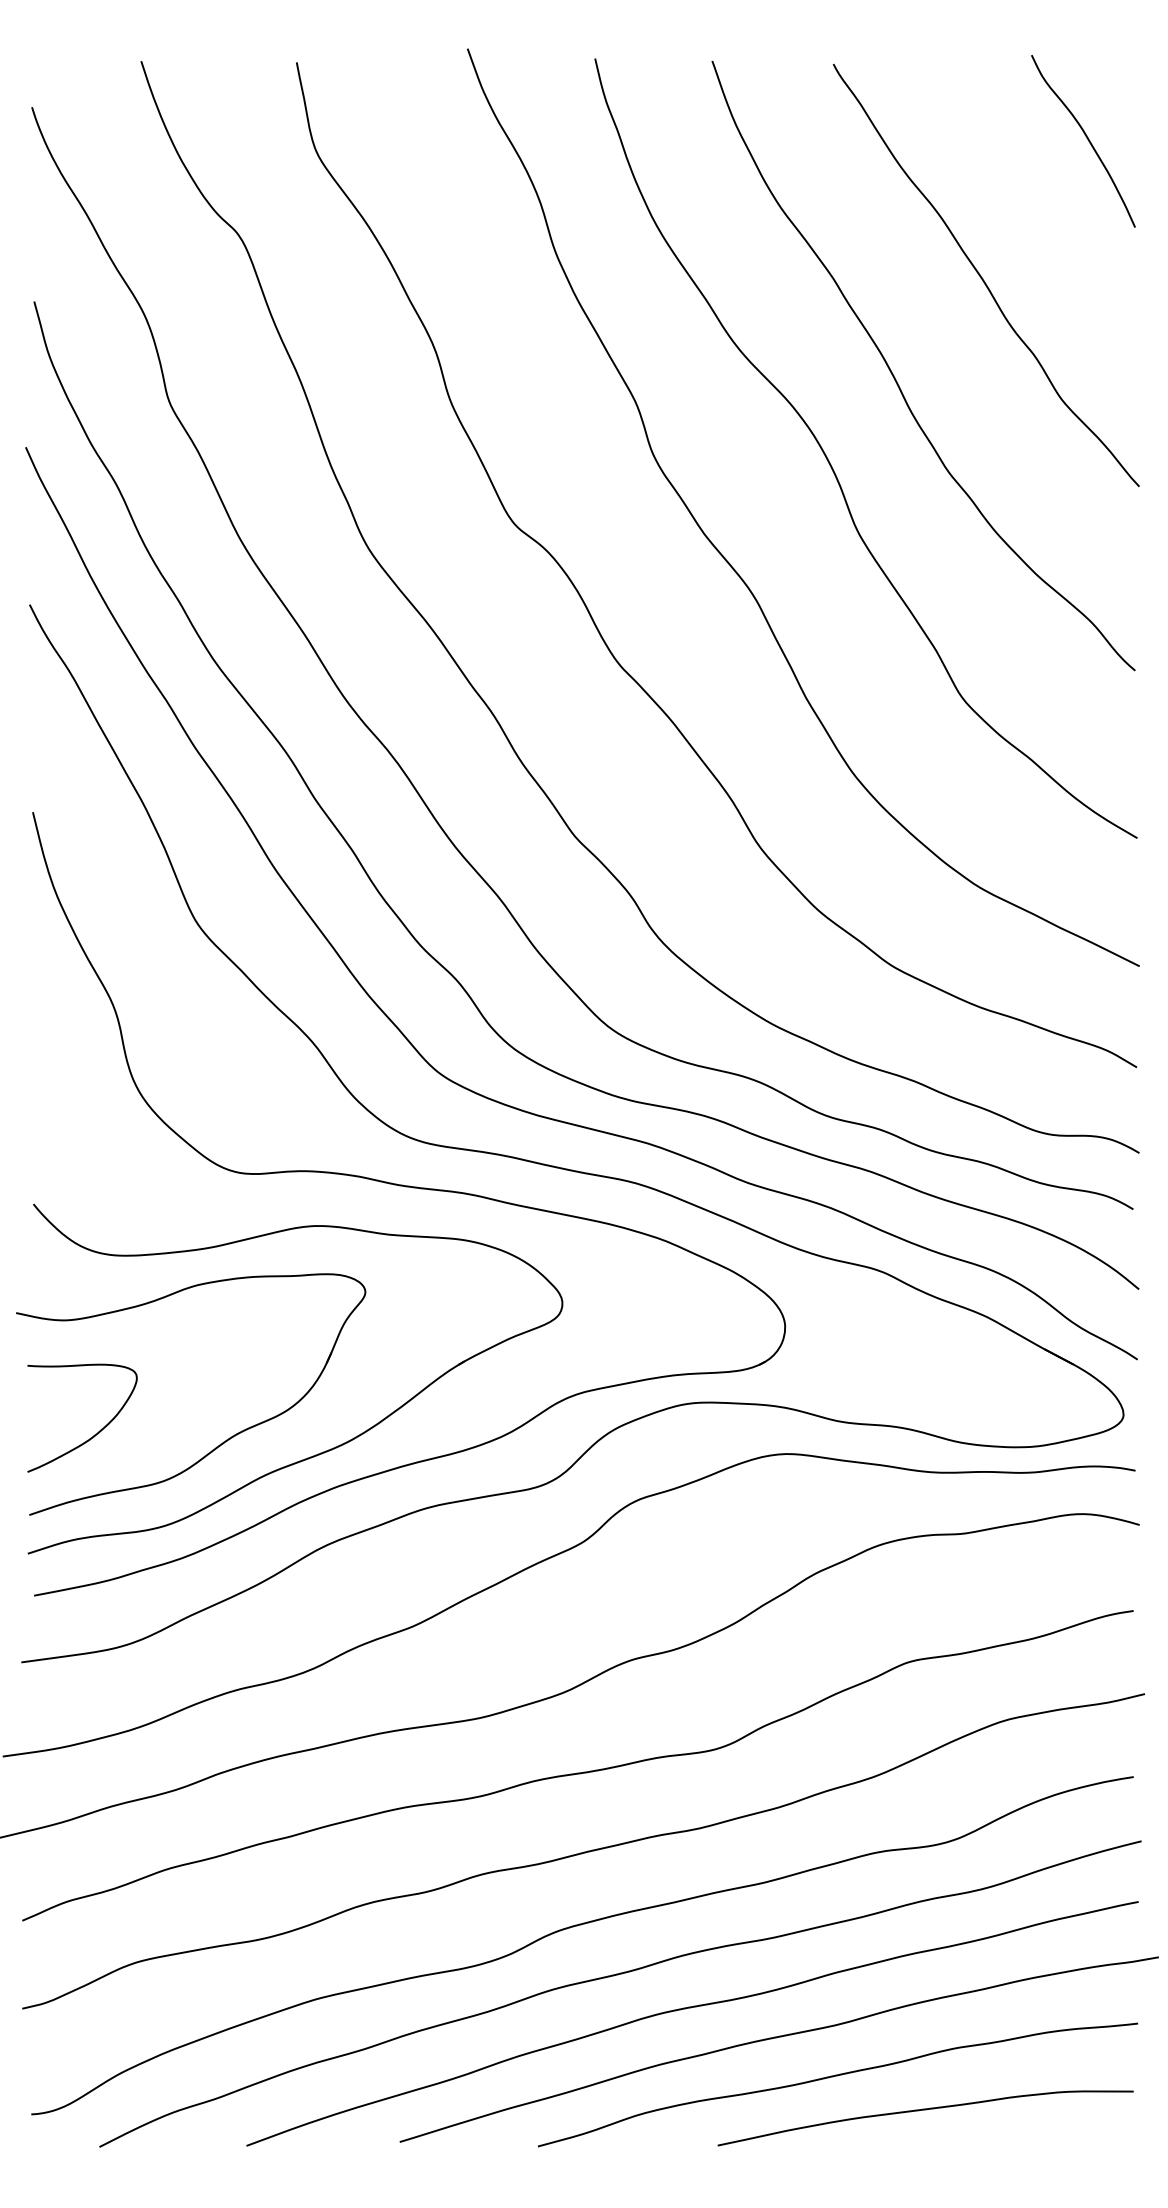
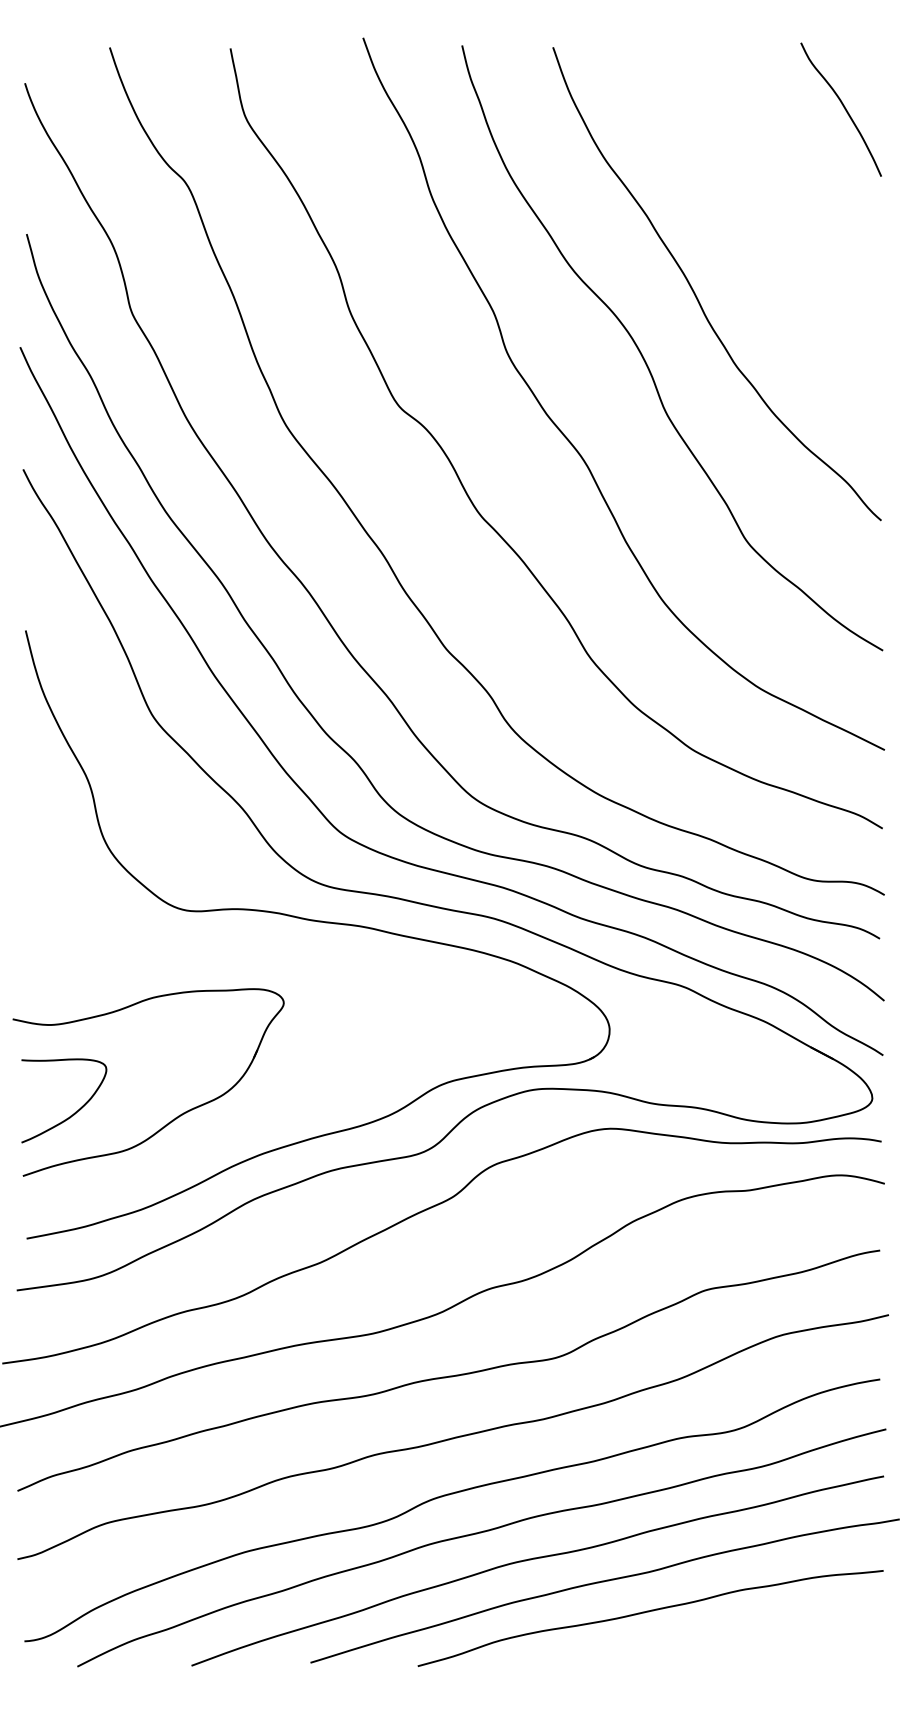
curve: (983, 277) -> (763, 215), removed
part: (326, 1449) -> (253, 1125), removed
curve: (925, 2110) -> (718, 1638), removed

